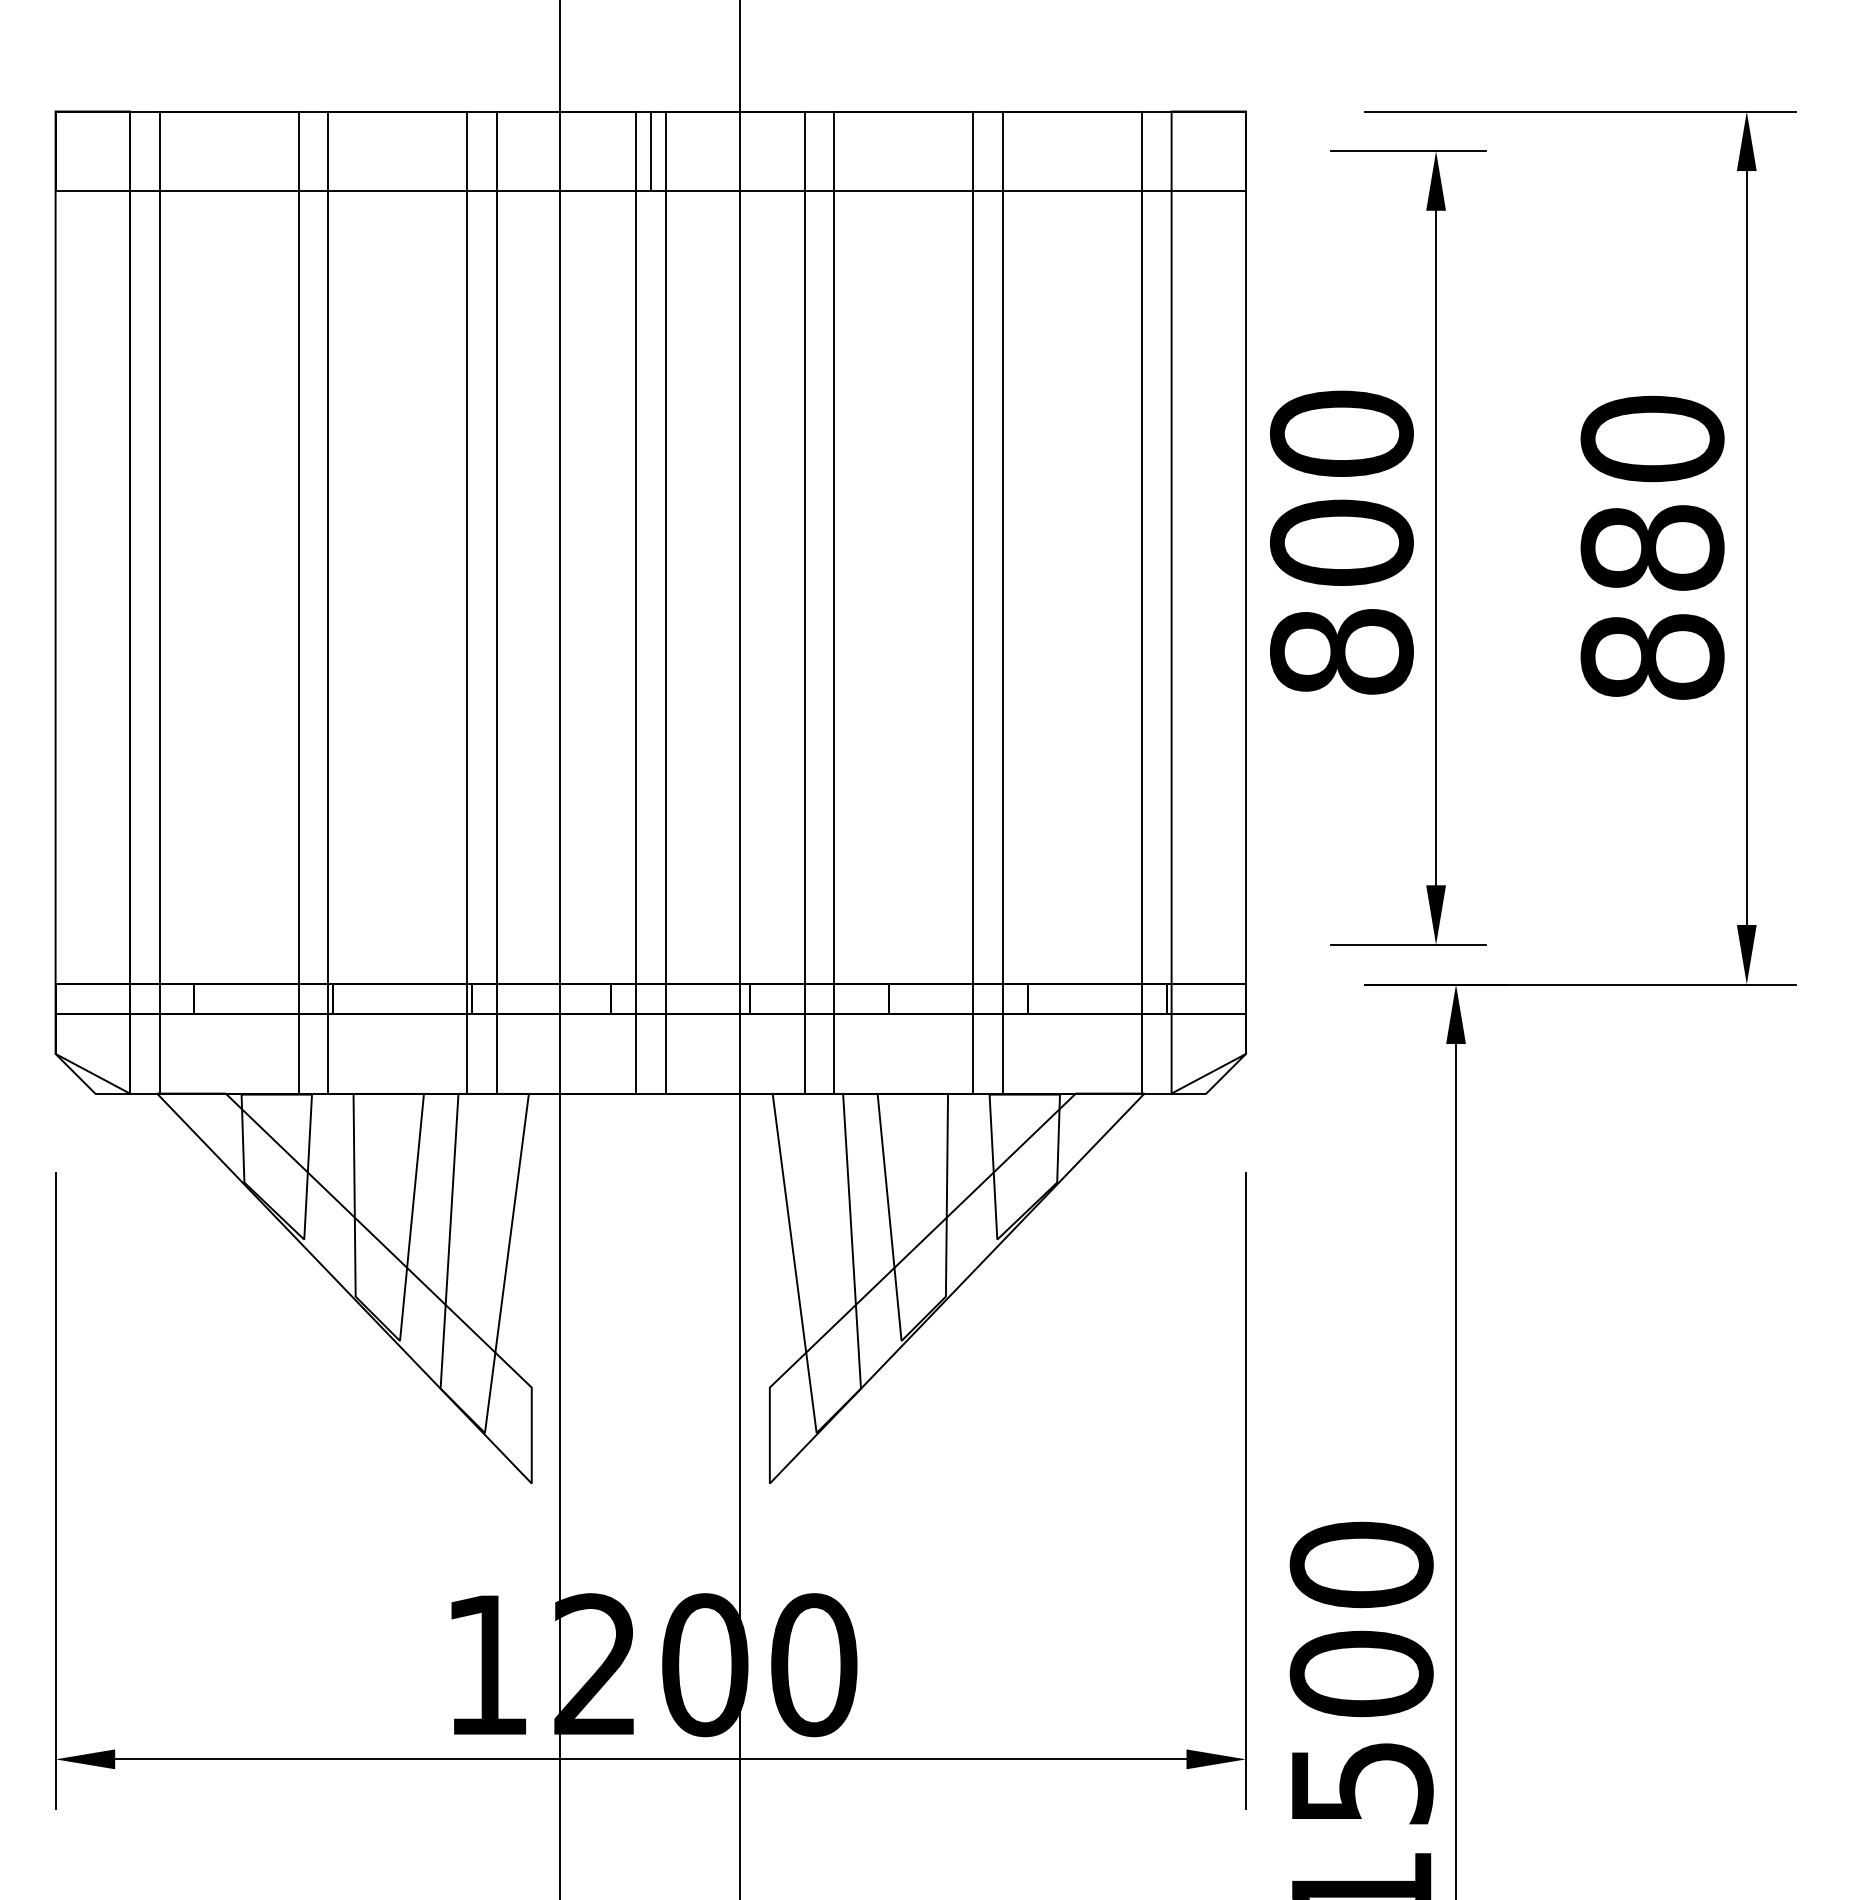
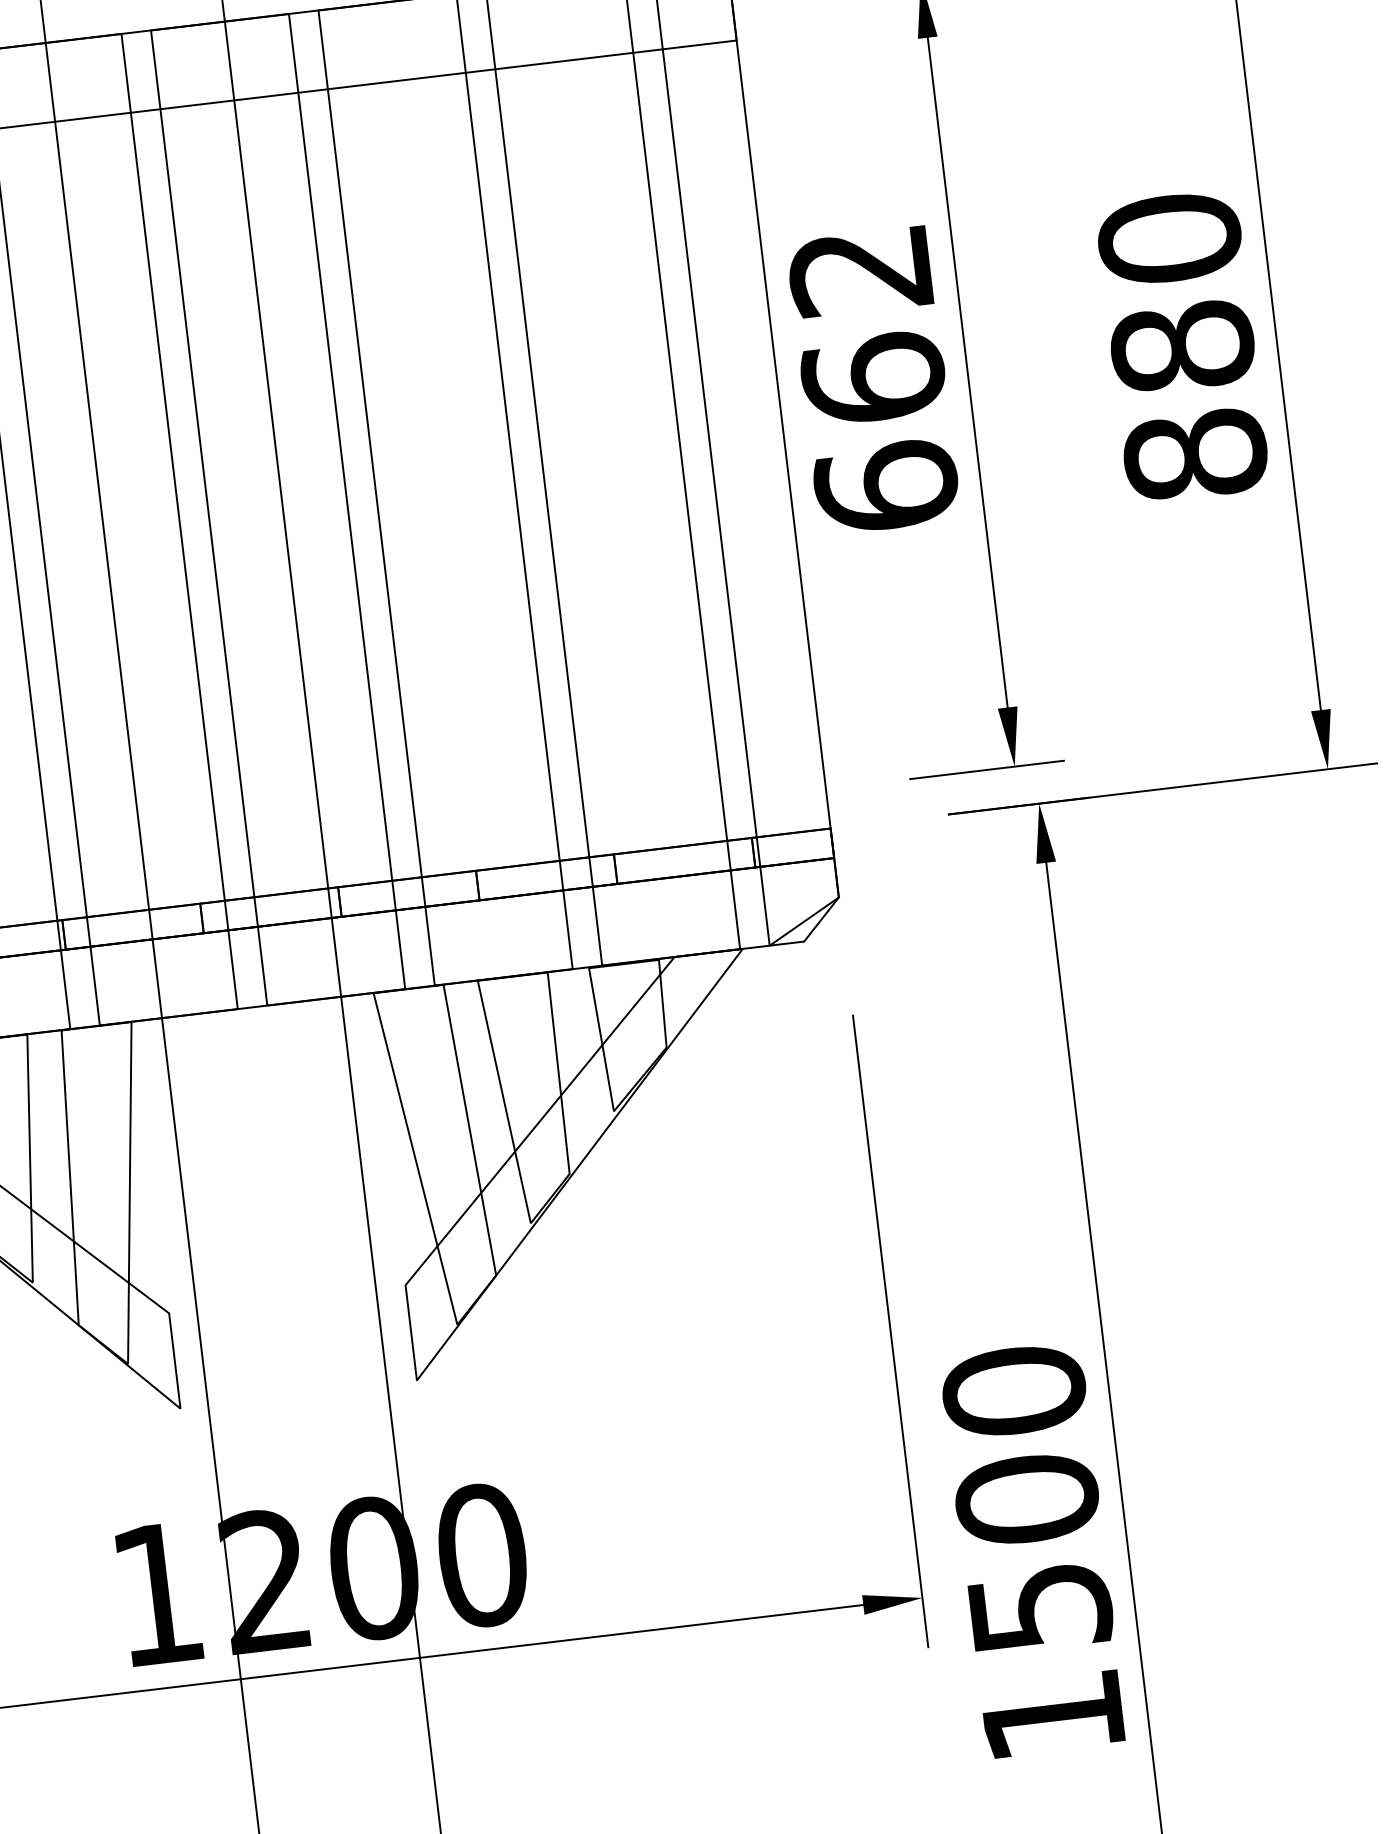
line: (650, 150) -> (140, 70), removed
text: (1341, 542) -> (873, 378), 800 -> 662

